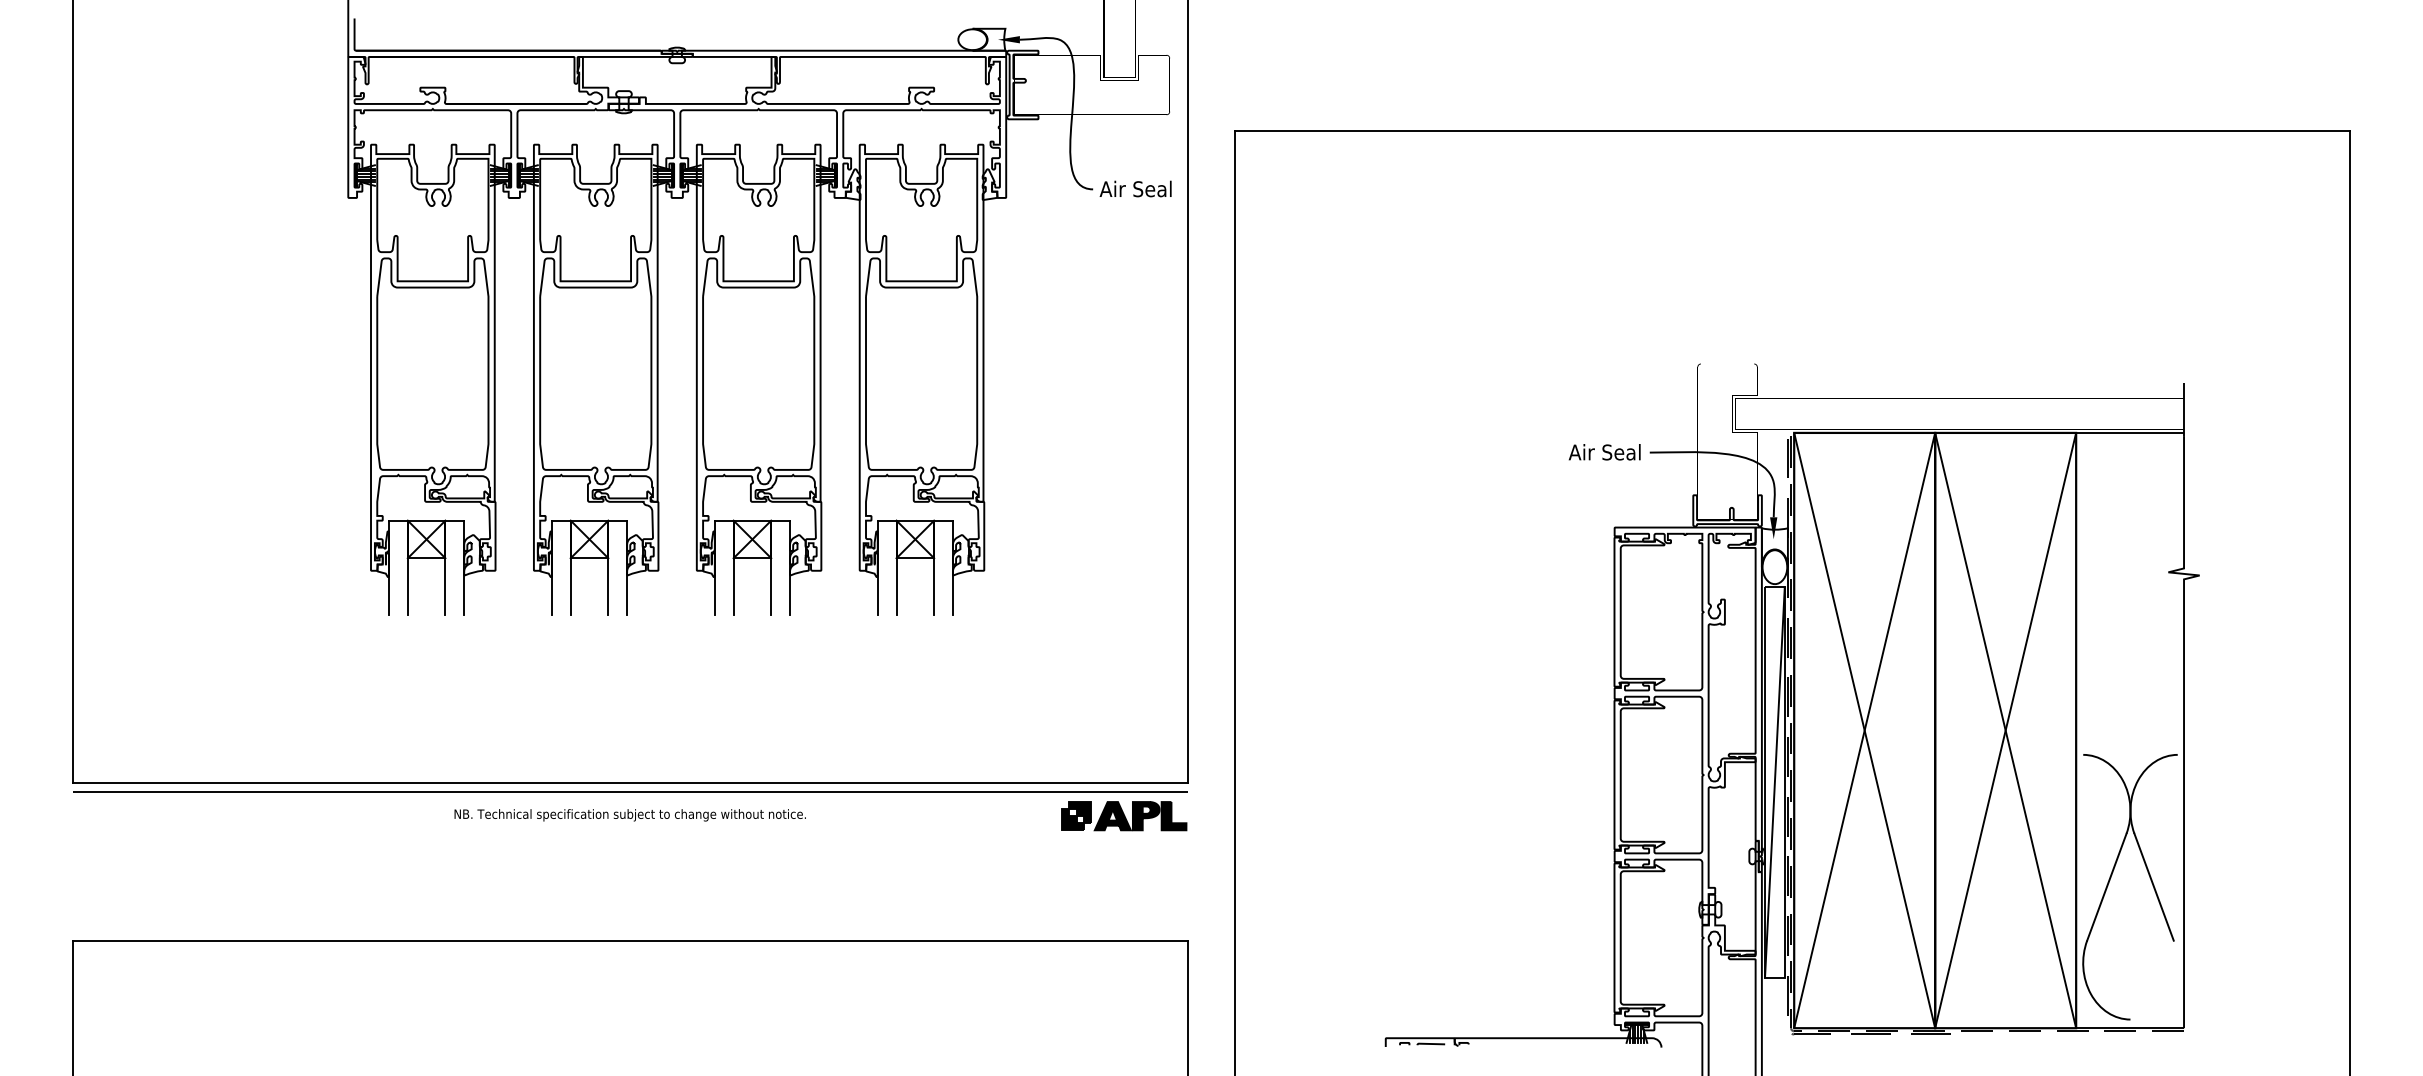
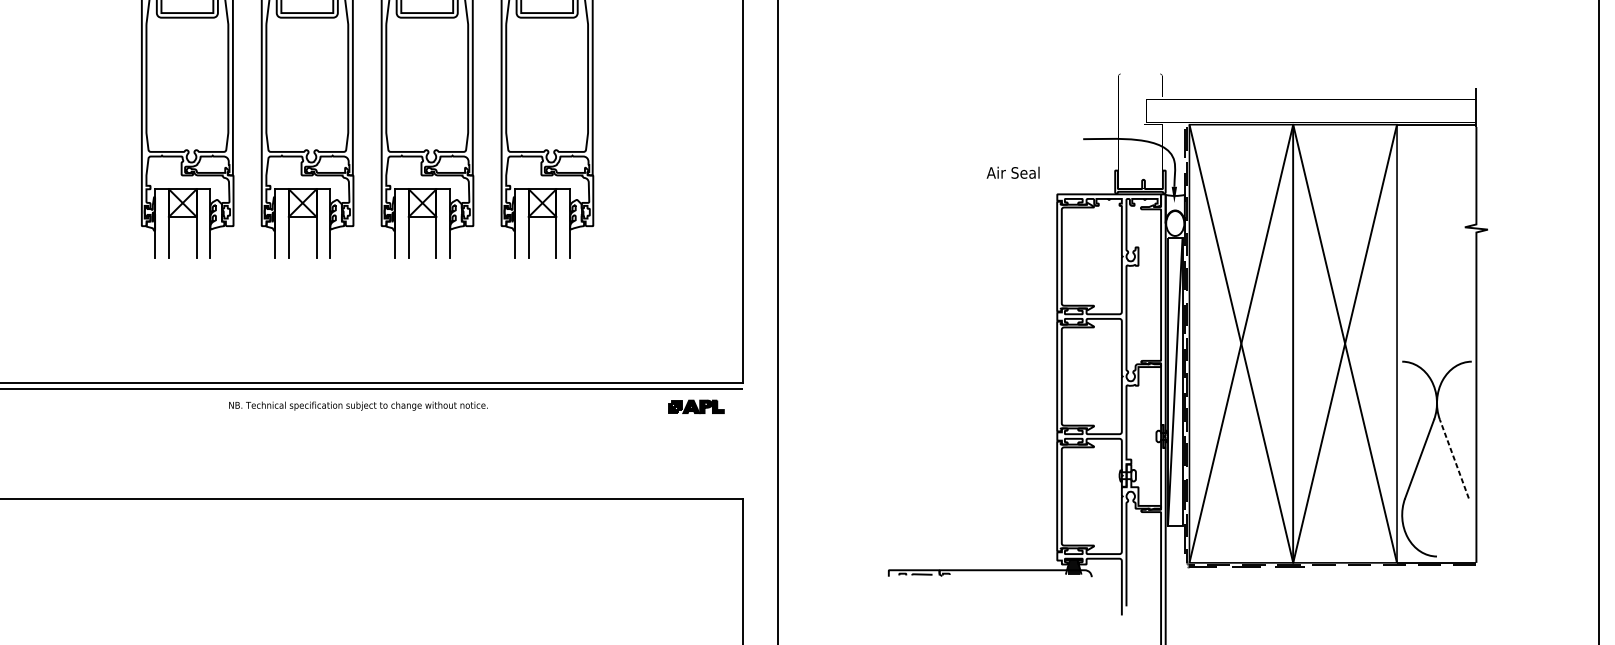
text: (1604, 452) -> (1013, 172), moved
text: (629, 815) -> (357, 406), moved
part: (1124, 816) -> (696, 407), size x0.6
line: (2154, 887) -> (1454, 459), solid -> dashed

